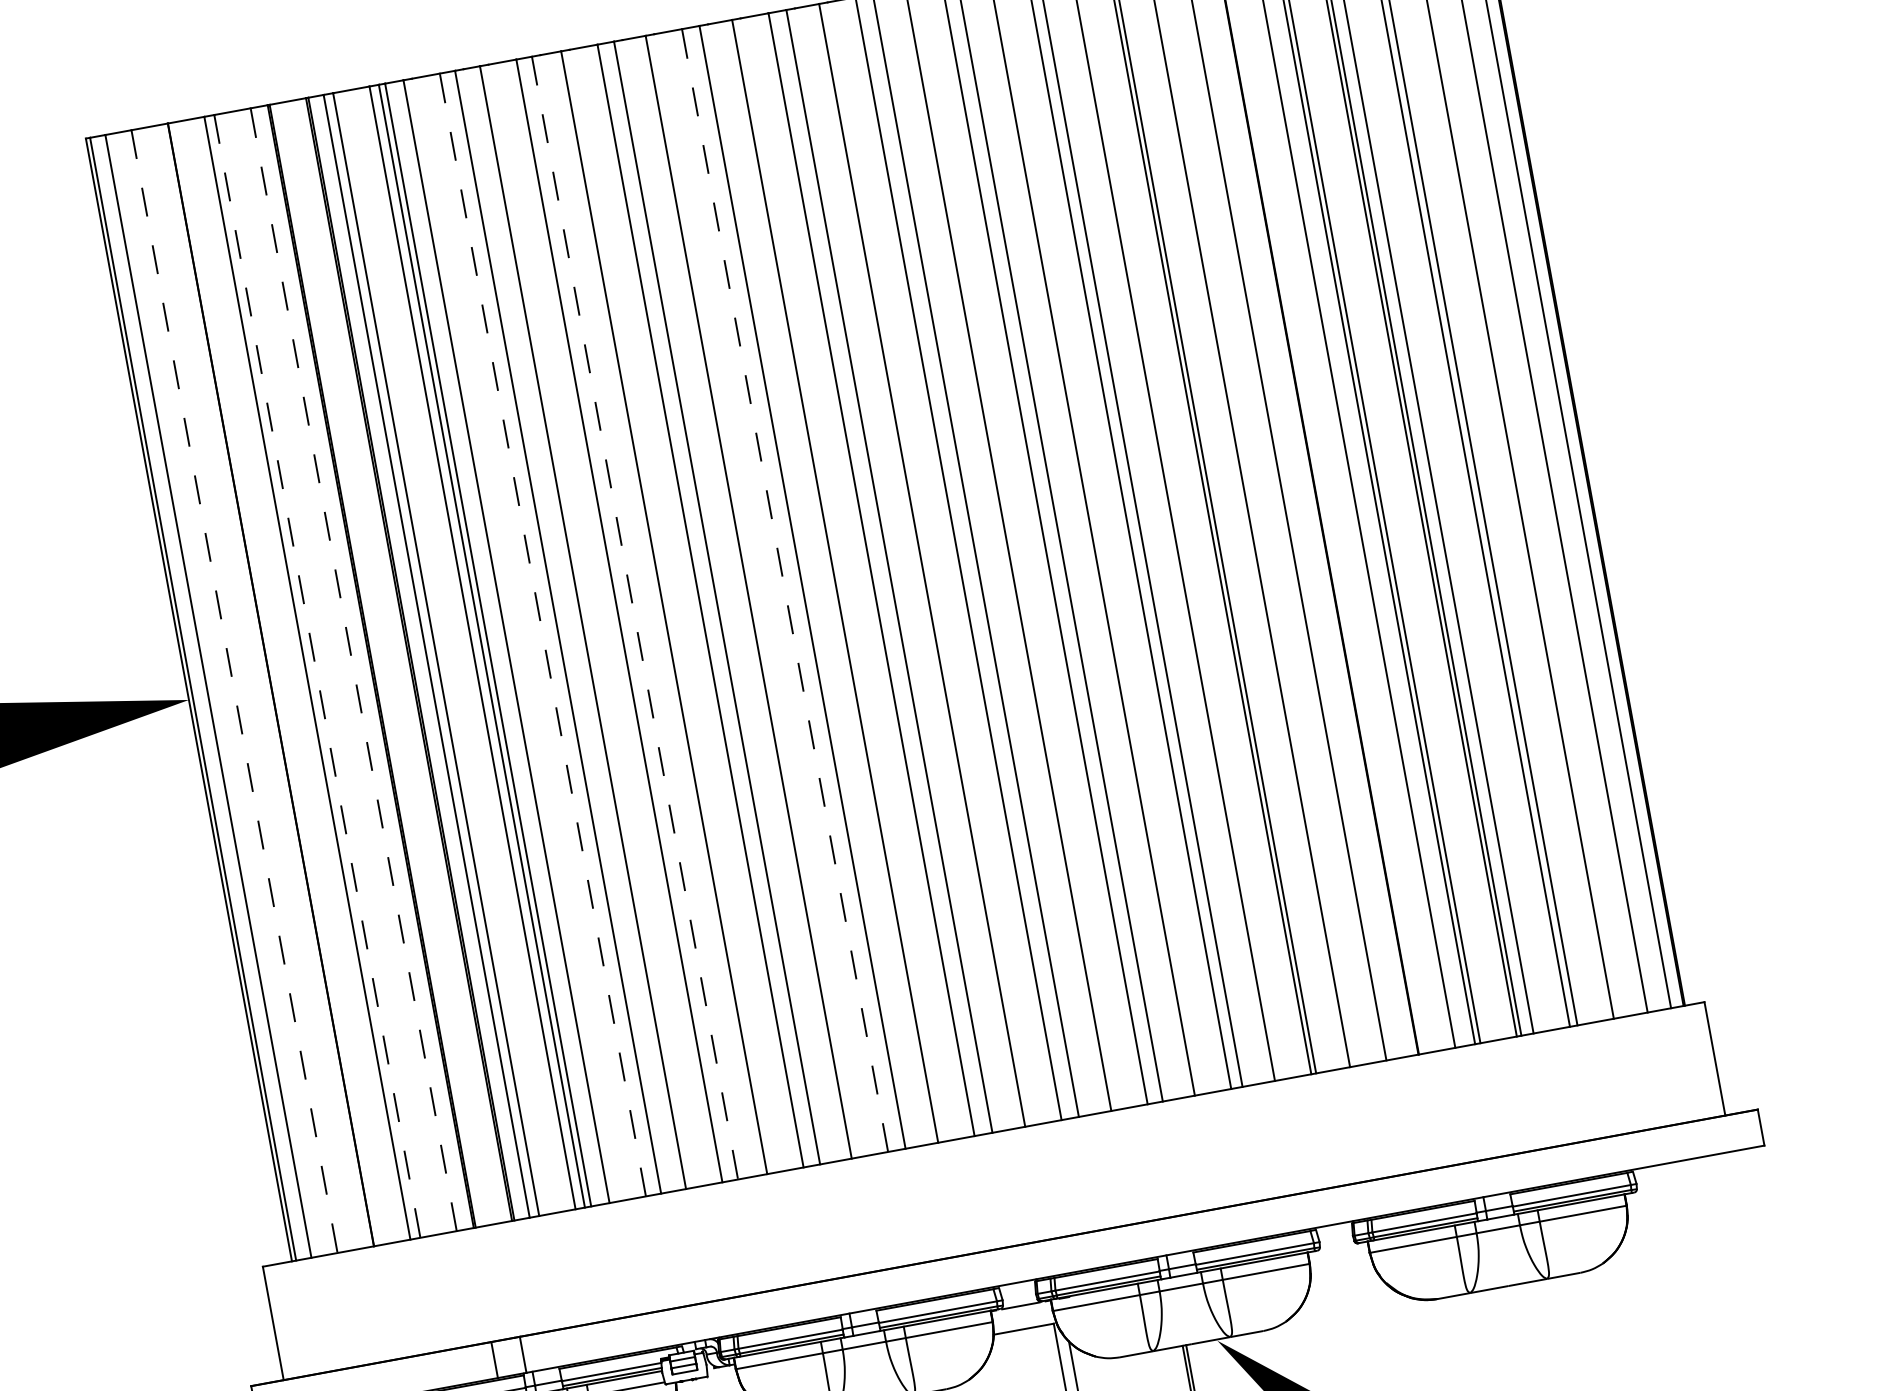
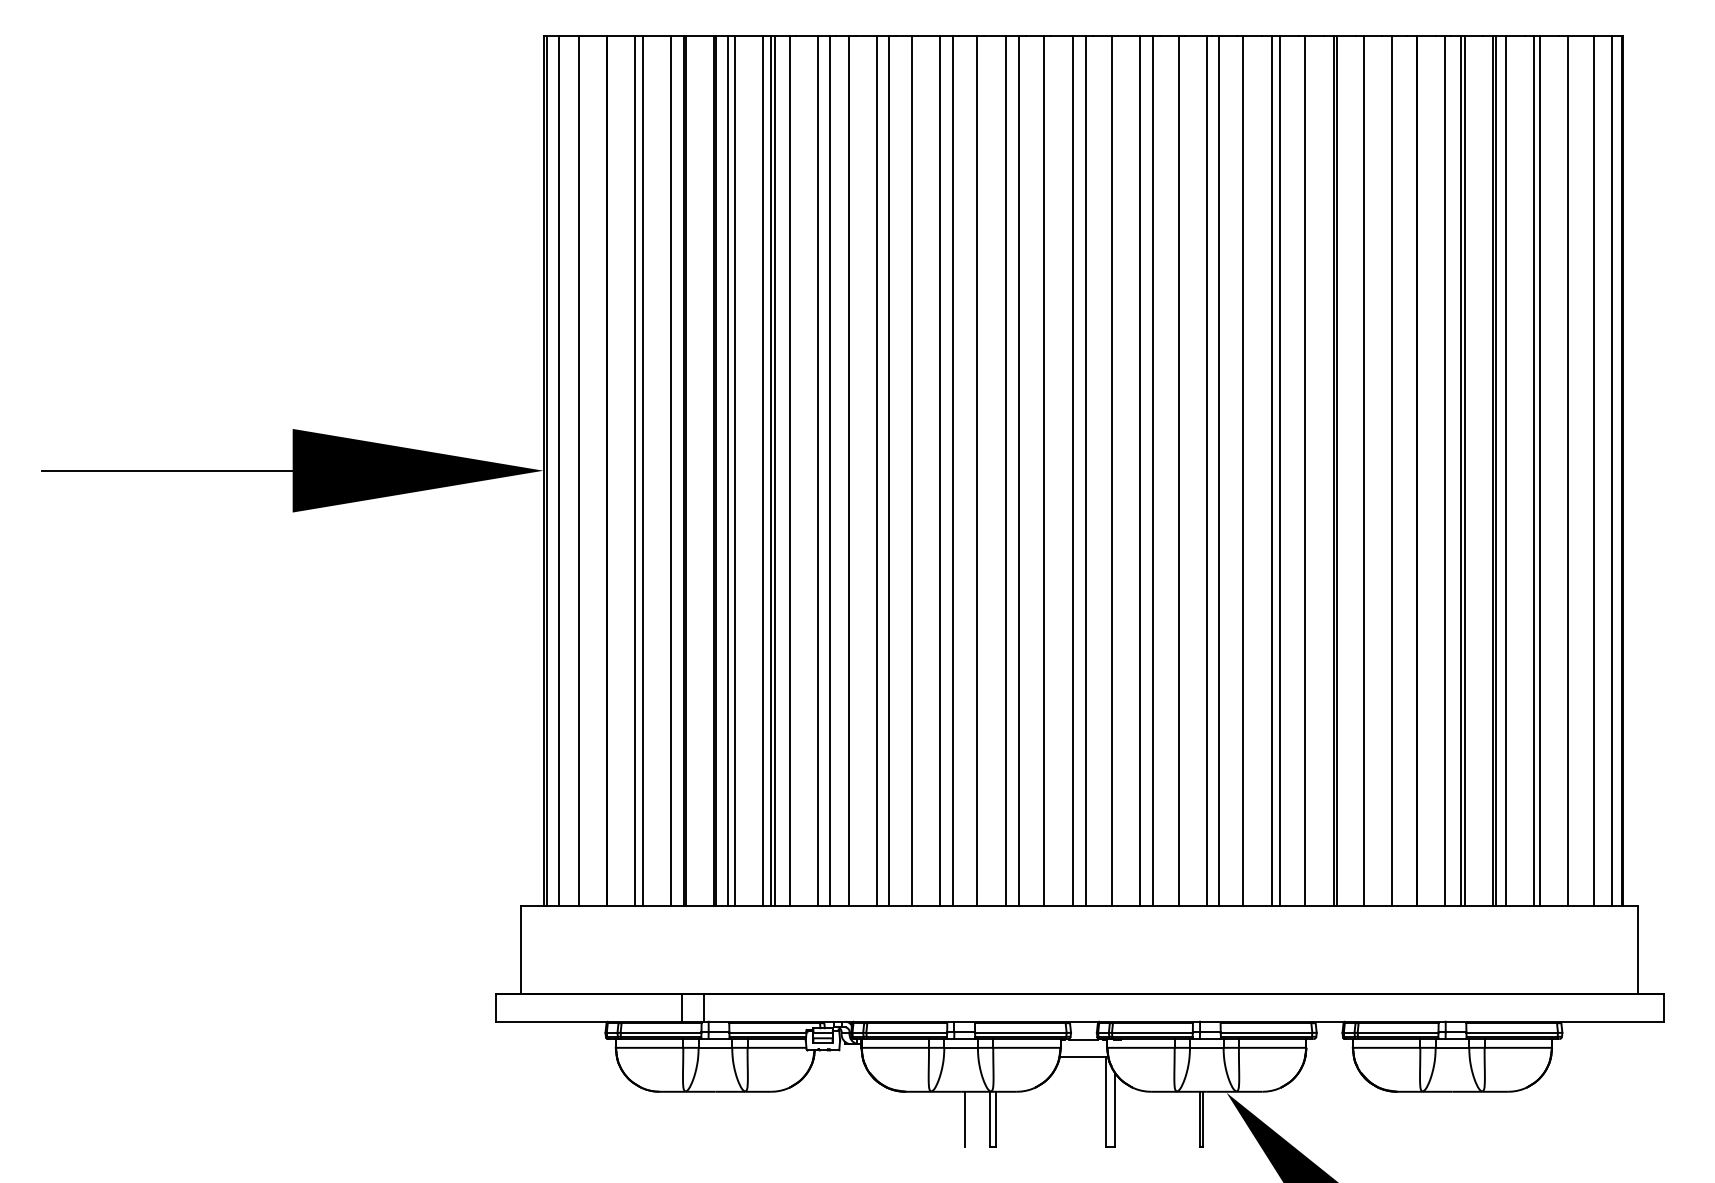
line: (784, 590) -> (1005, 470), dashed -> solid
line: (635, 619) -> (889, 471), dashed -> solid
line: (542, 634) -> (817, 470), dashed -> solid
line: (354, 669) -> (671, 470), dashed -> solid
line: (318, 677) -> (643, 471), dashed -> solid
line: (234, 692) -> (578, 471), dashed -> solid

